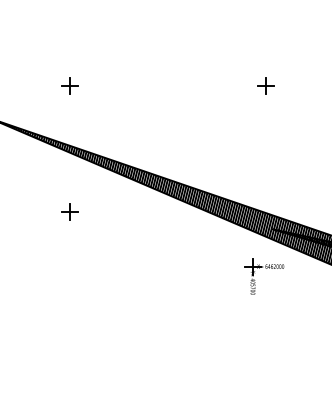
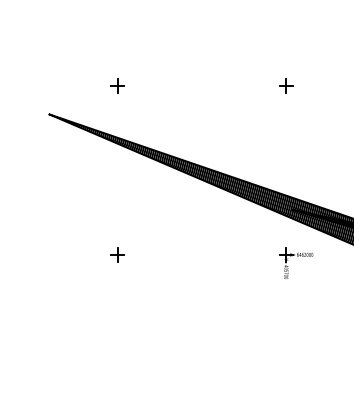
part: (69, 211) -> (117, 254), moved
part: (265, 268) -> (297, 256), moved

